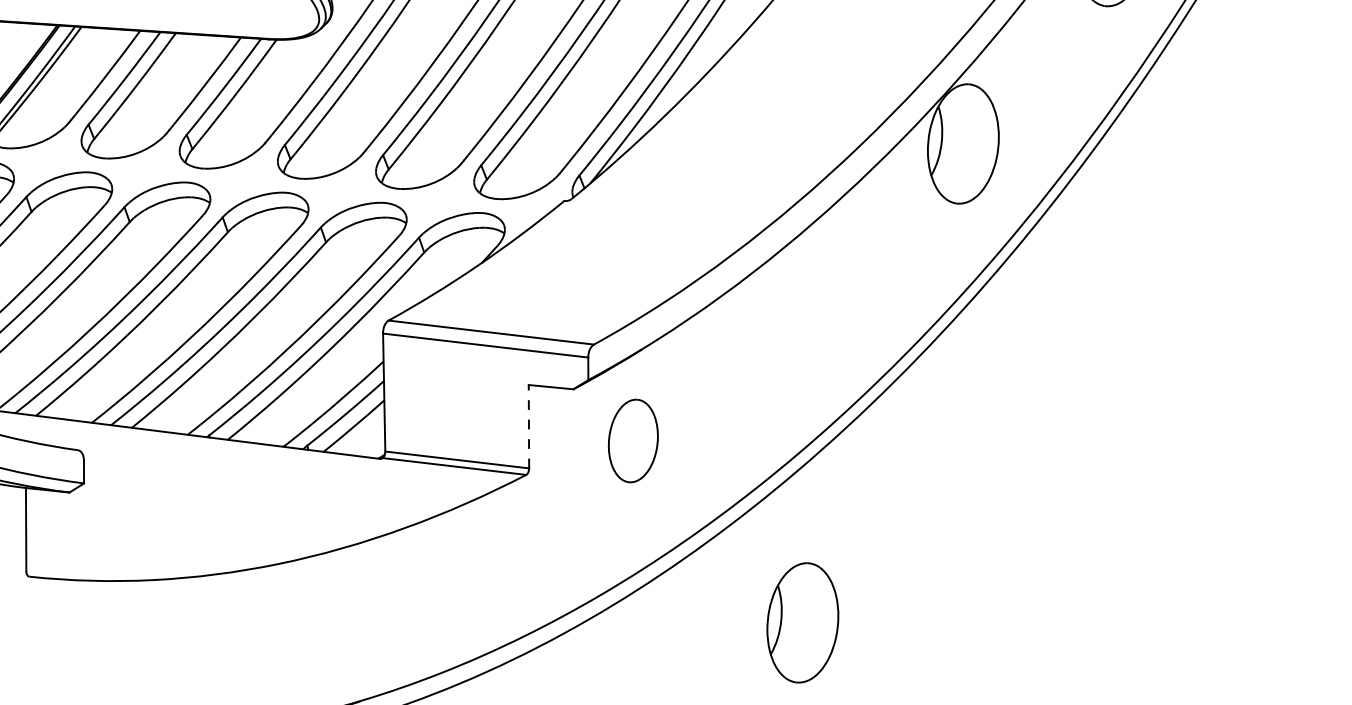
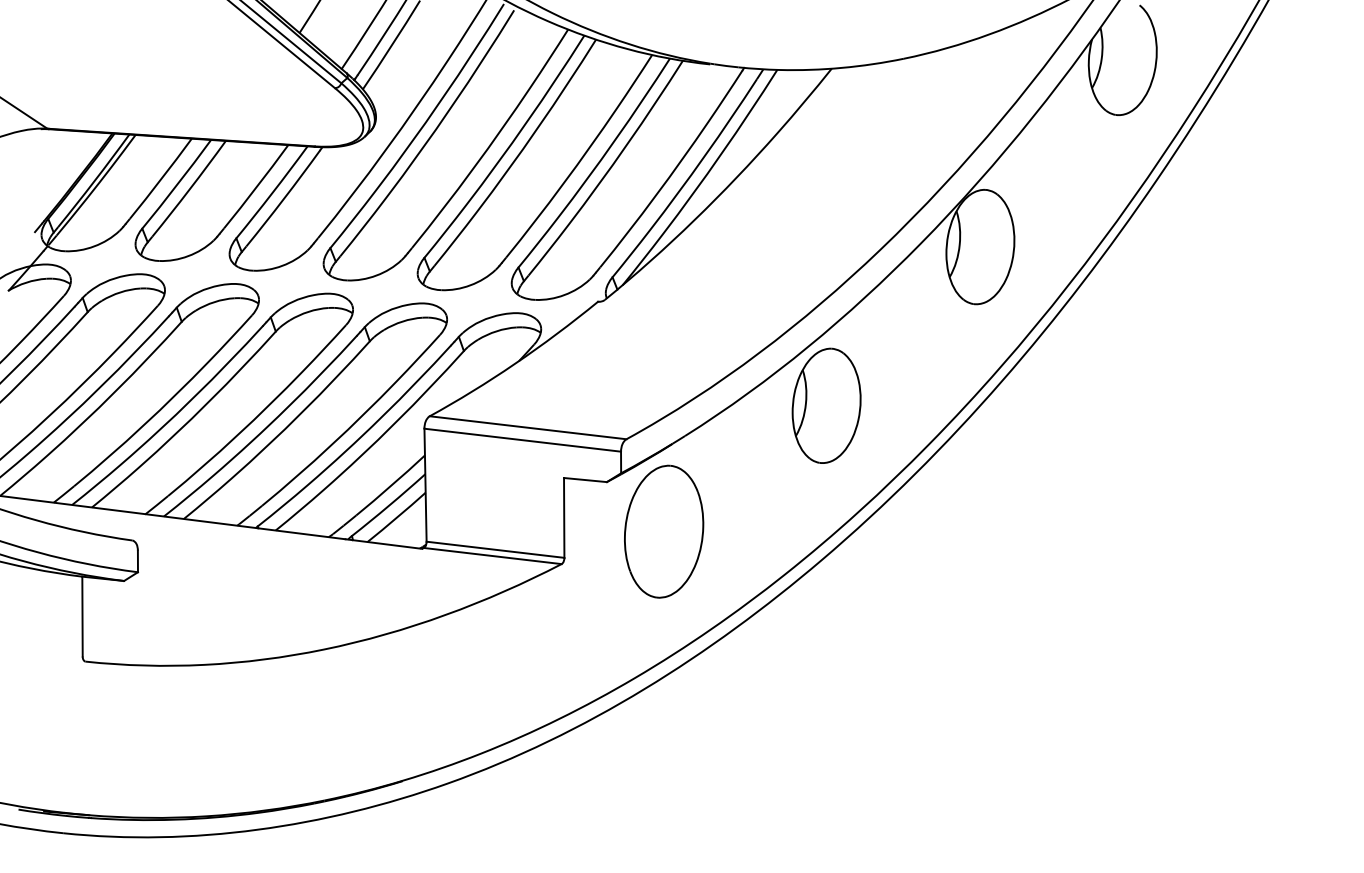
line: (529, 426) -> (564, 517), dashed -> solid
part: (633, 440) -> (664, 531), size x1.67
part: (802, 622) -> (826, 405), moved

